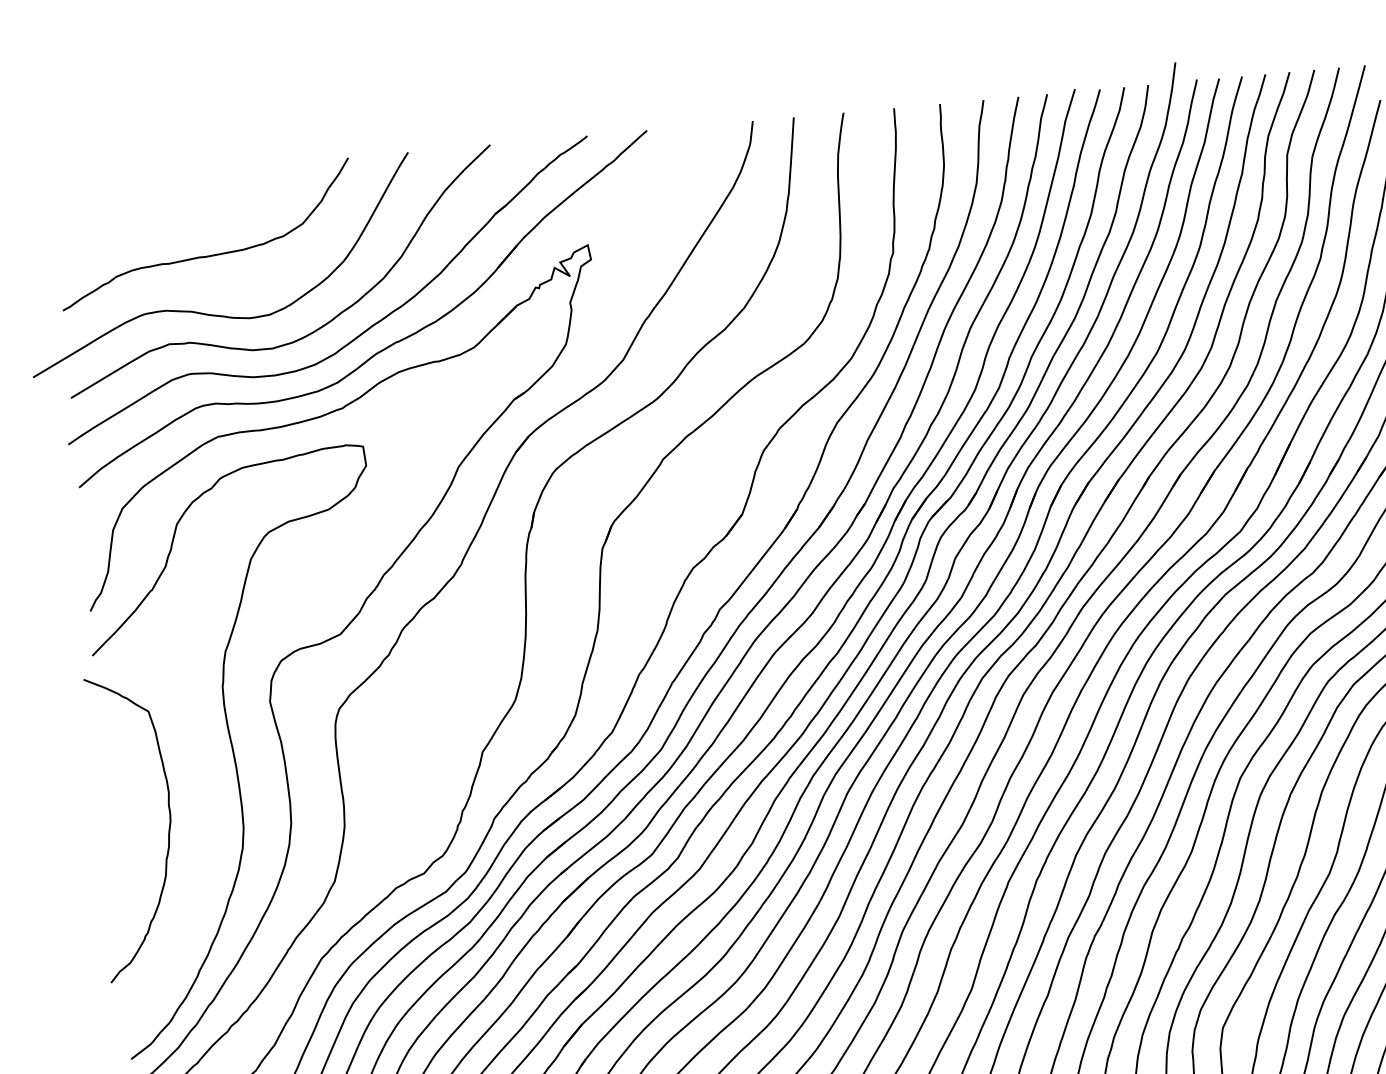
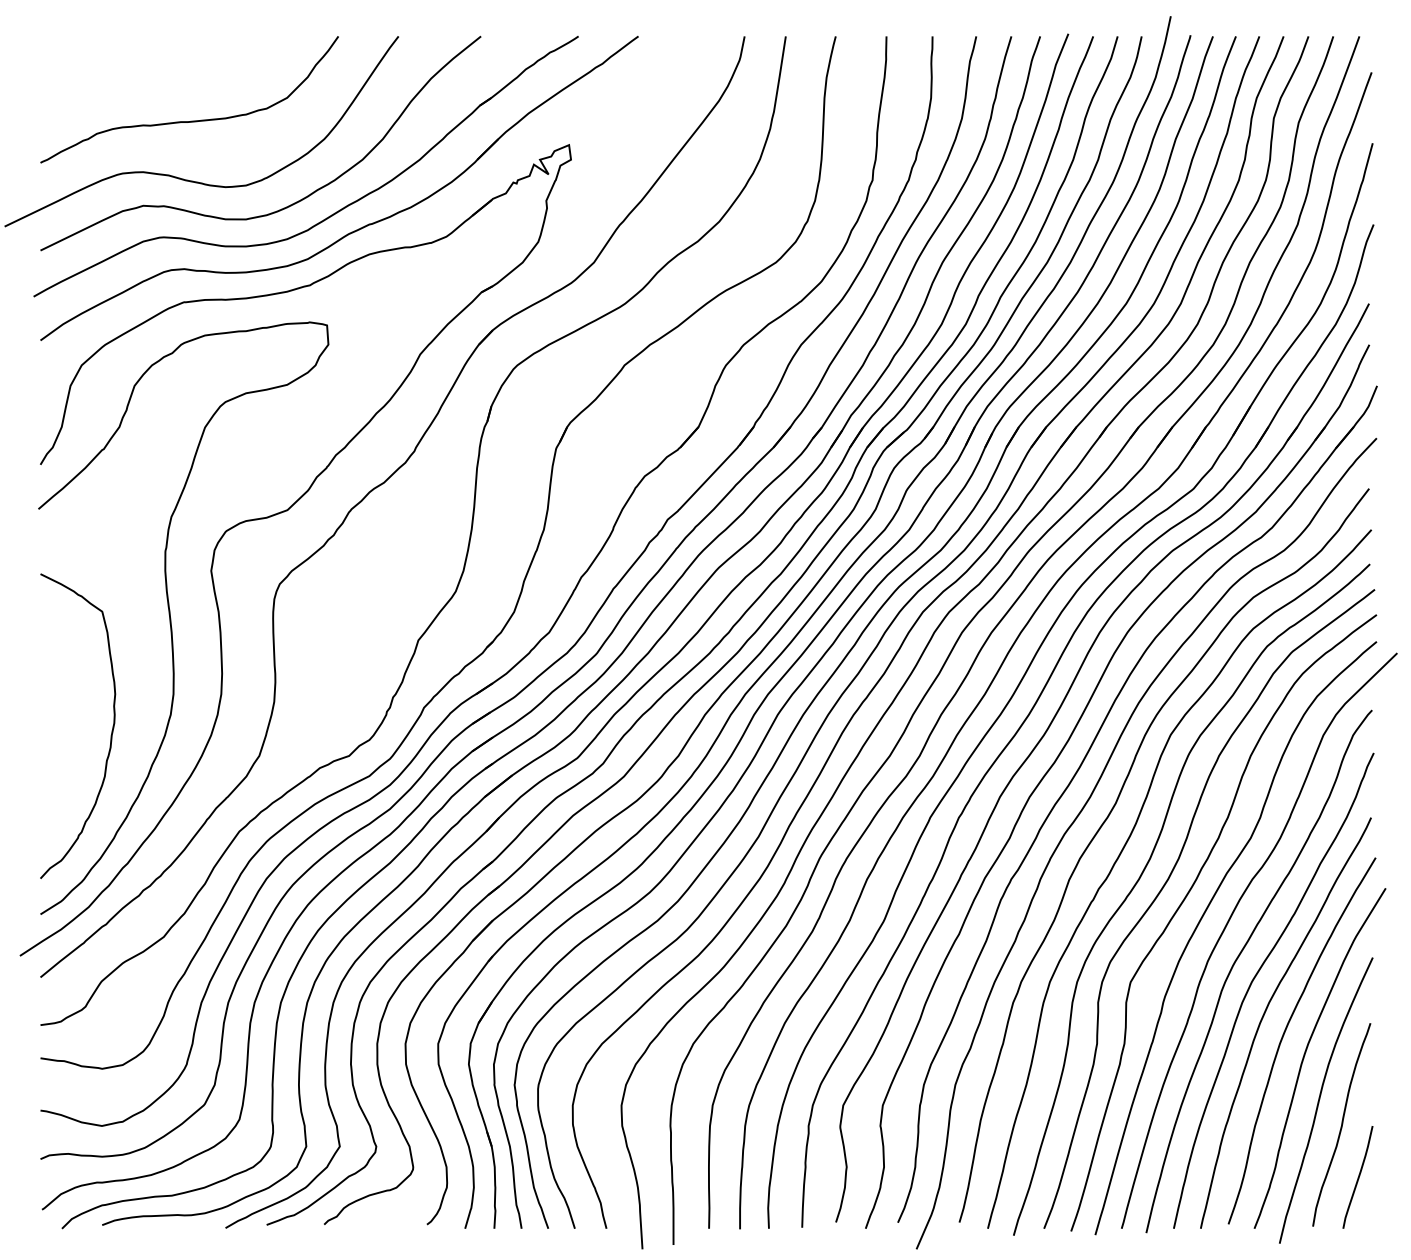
curve: (168, 829) -> (111, 730), moved

